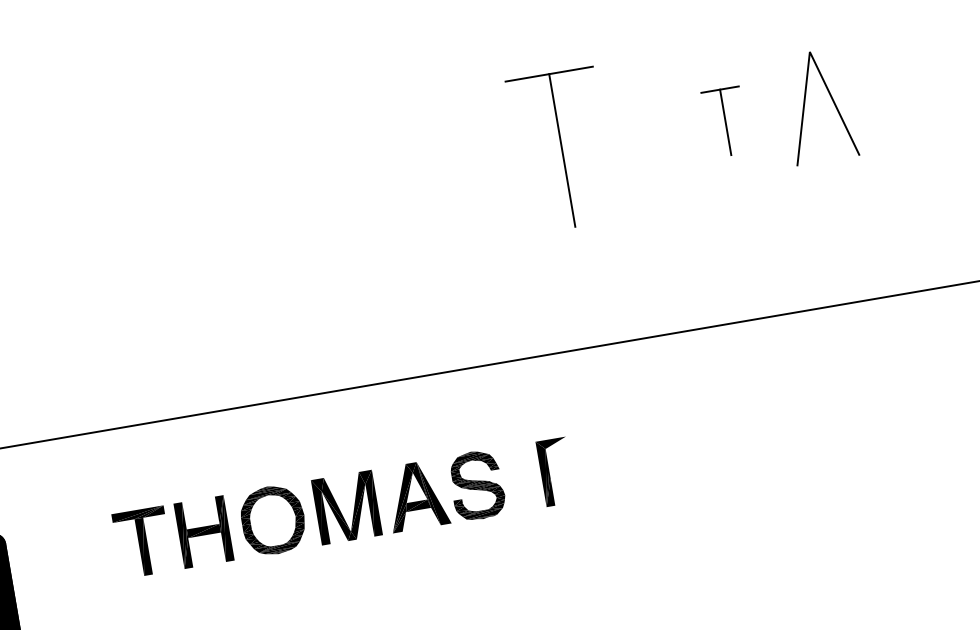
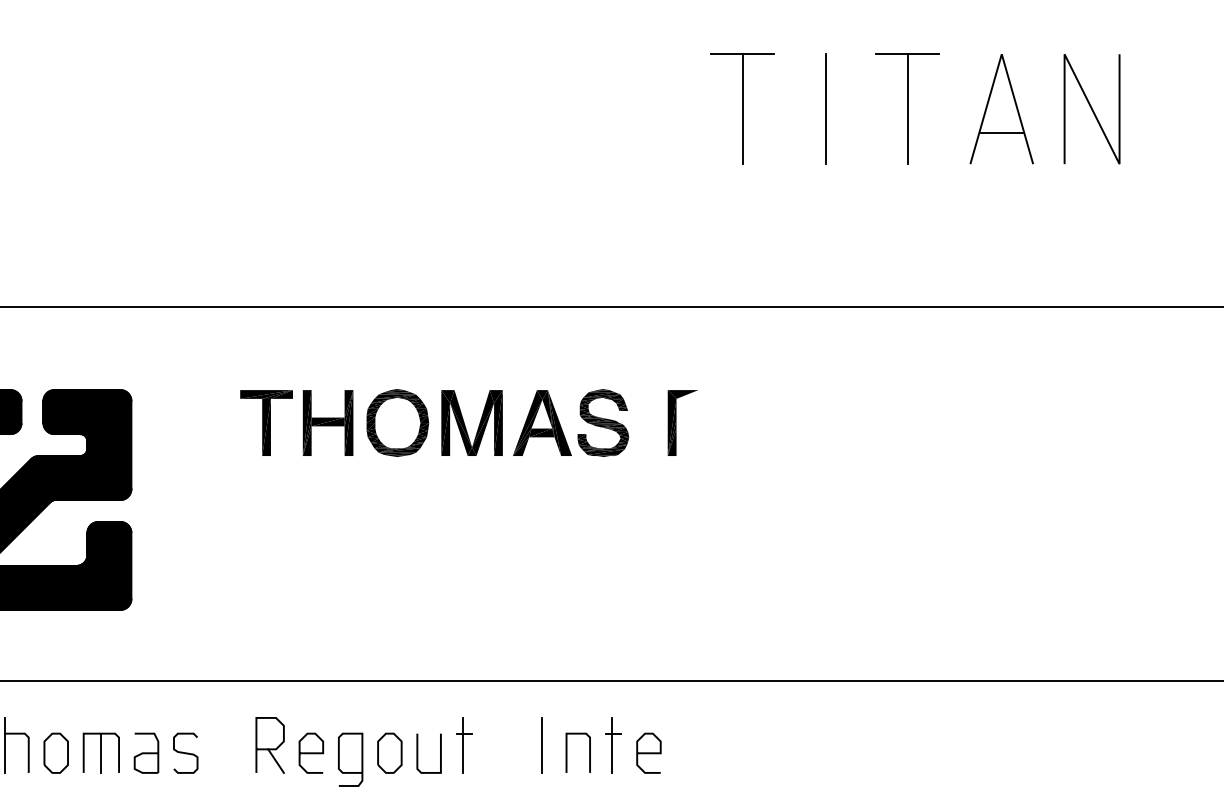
line: (908, 91) -> (1091, 109), added
part: (725, 121) -> (907, 108), size x1.67
line: (822, 129) -> (1001, 132), added
line: (645, 136) -> (826, 109), added
part: (561, 149) -> (742, 108), size x0.71

